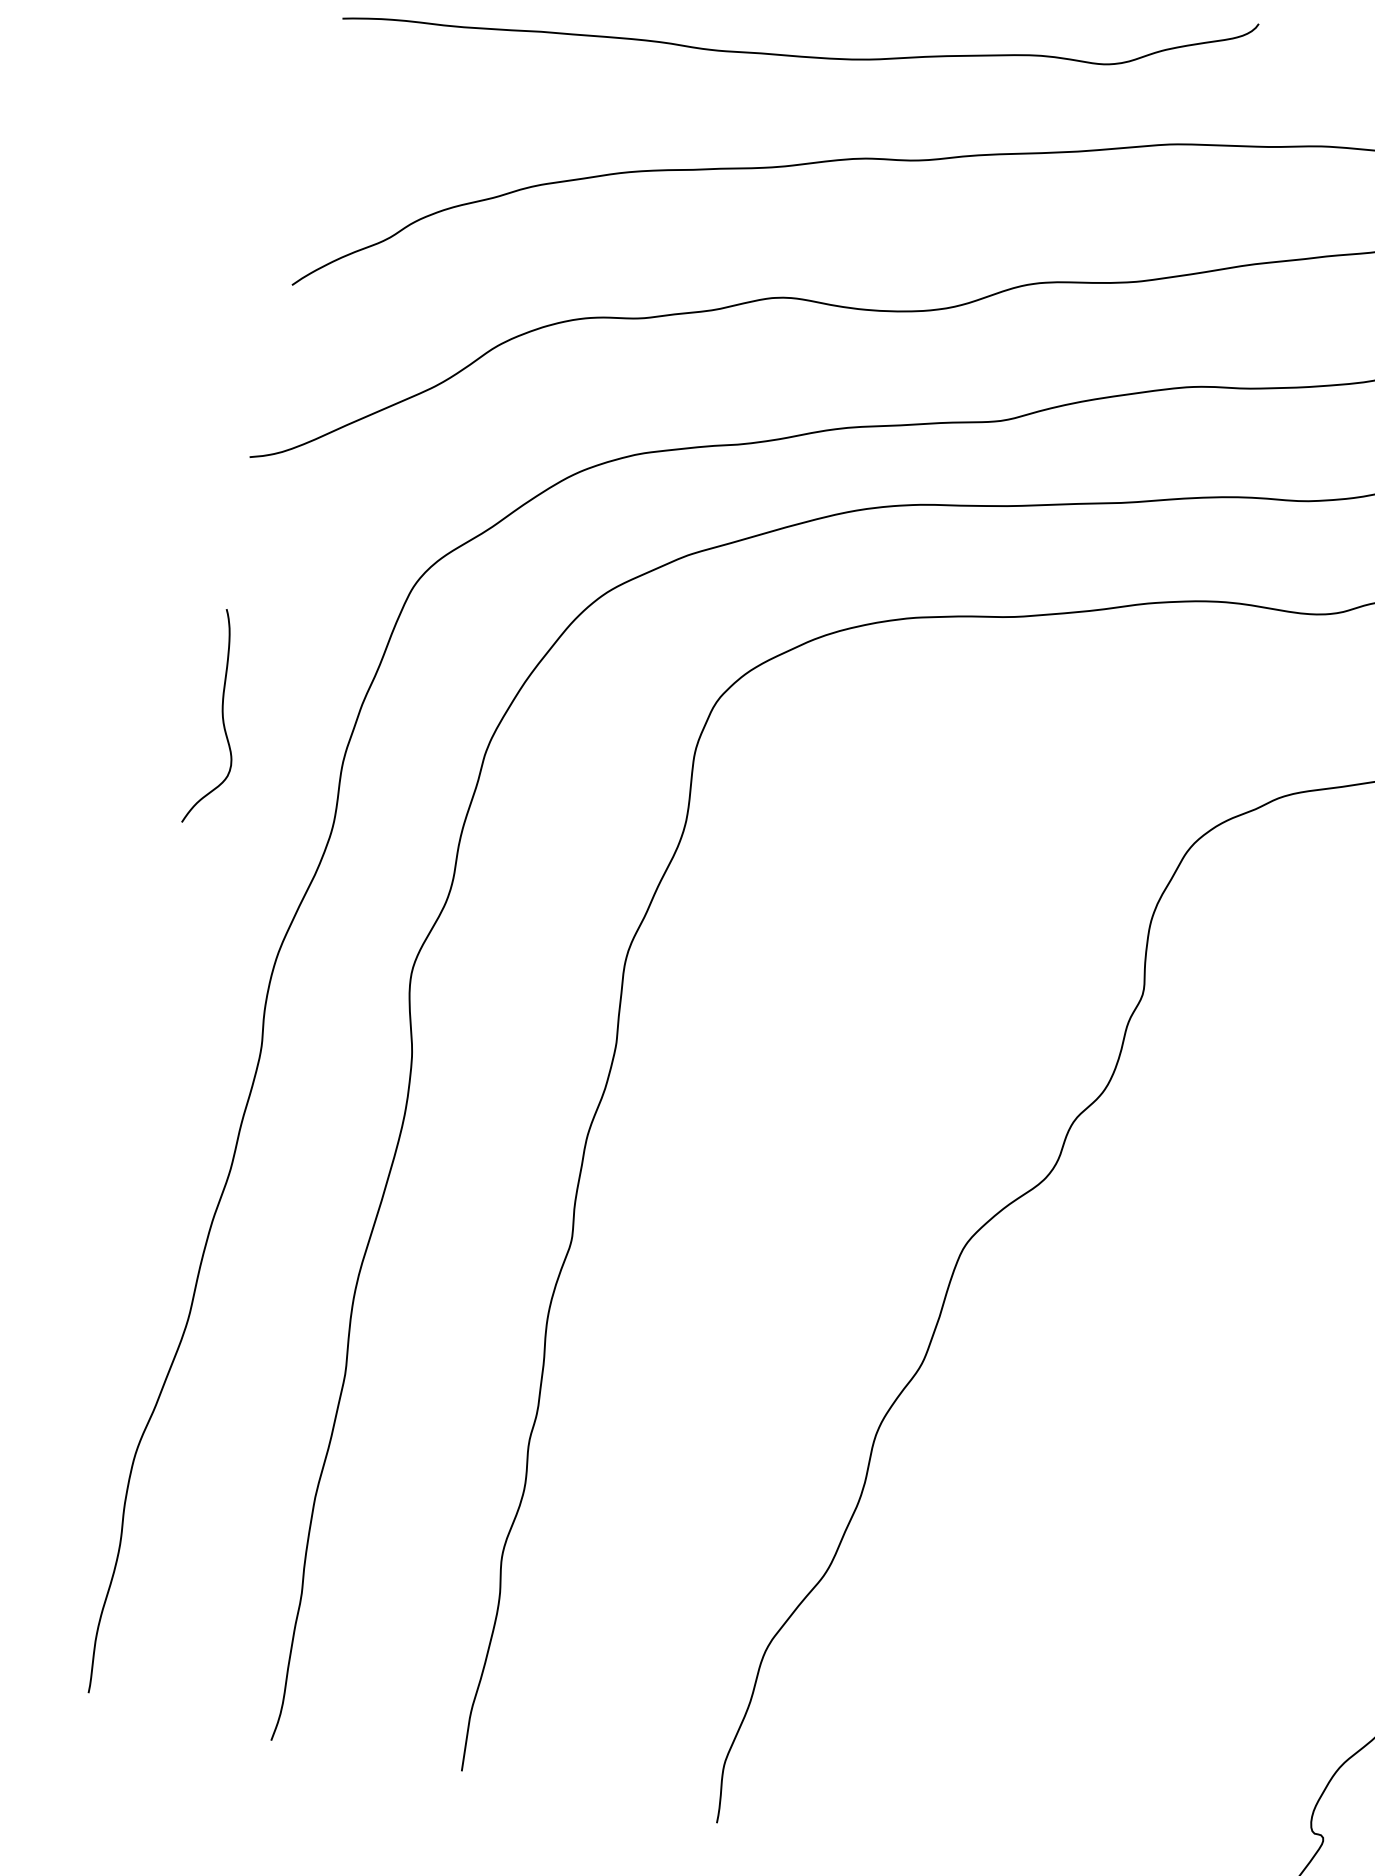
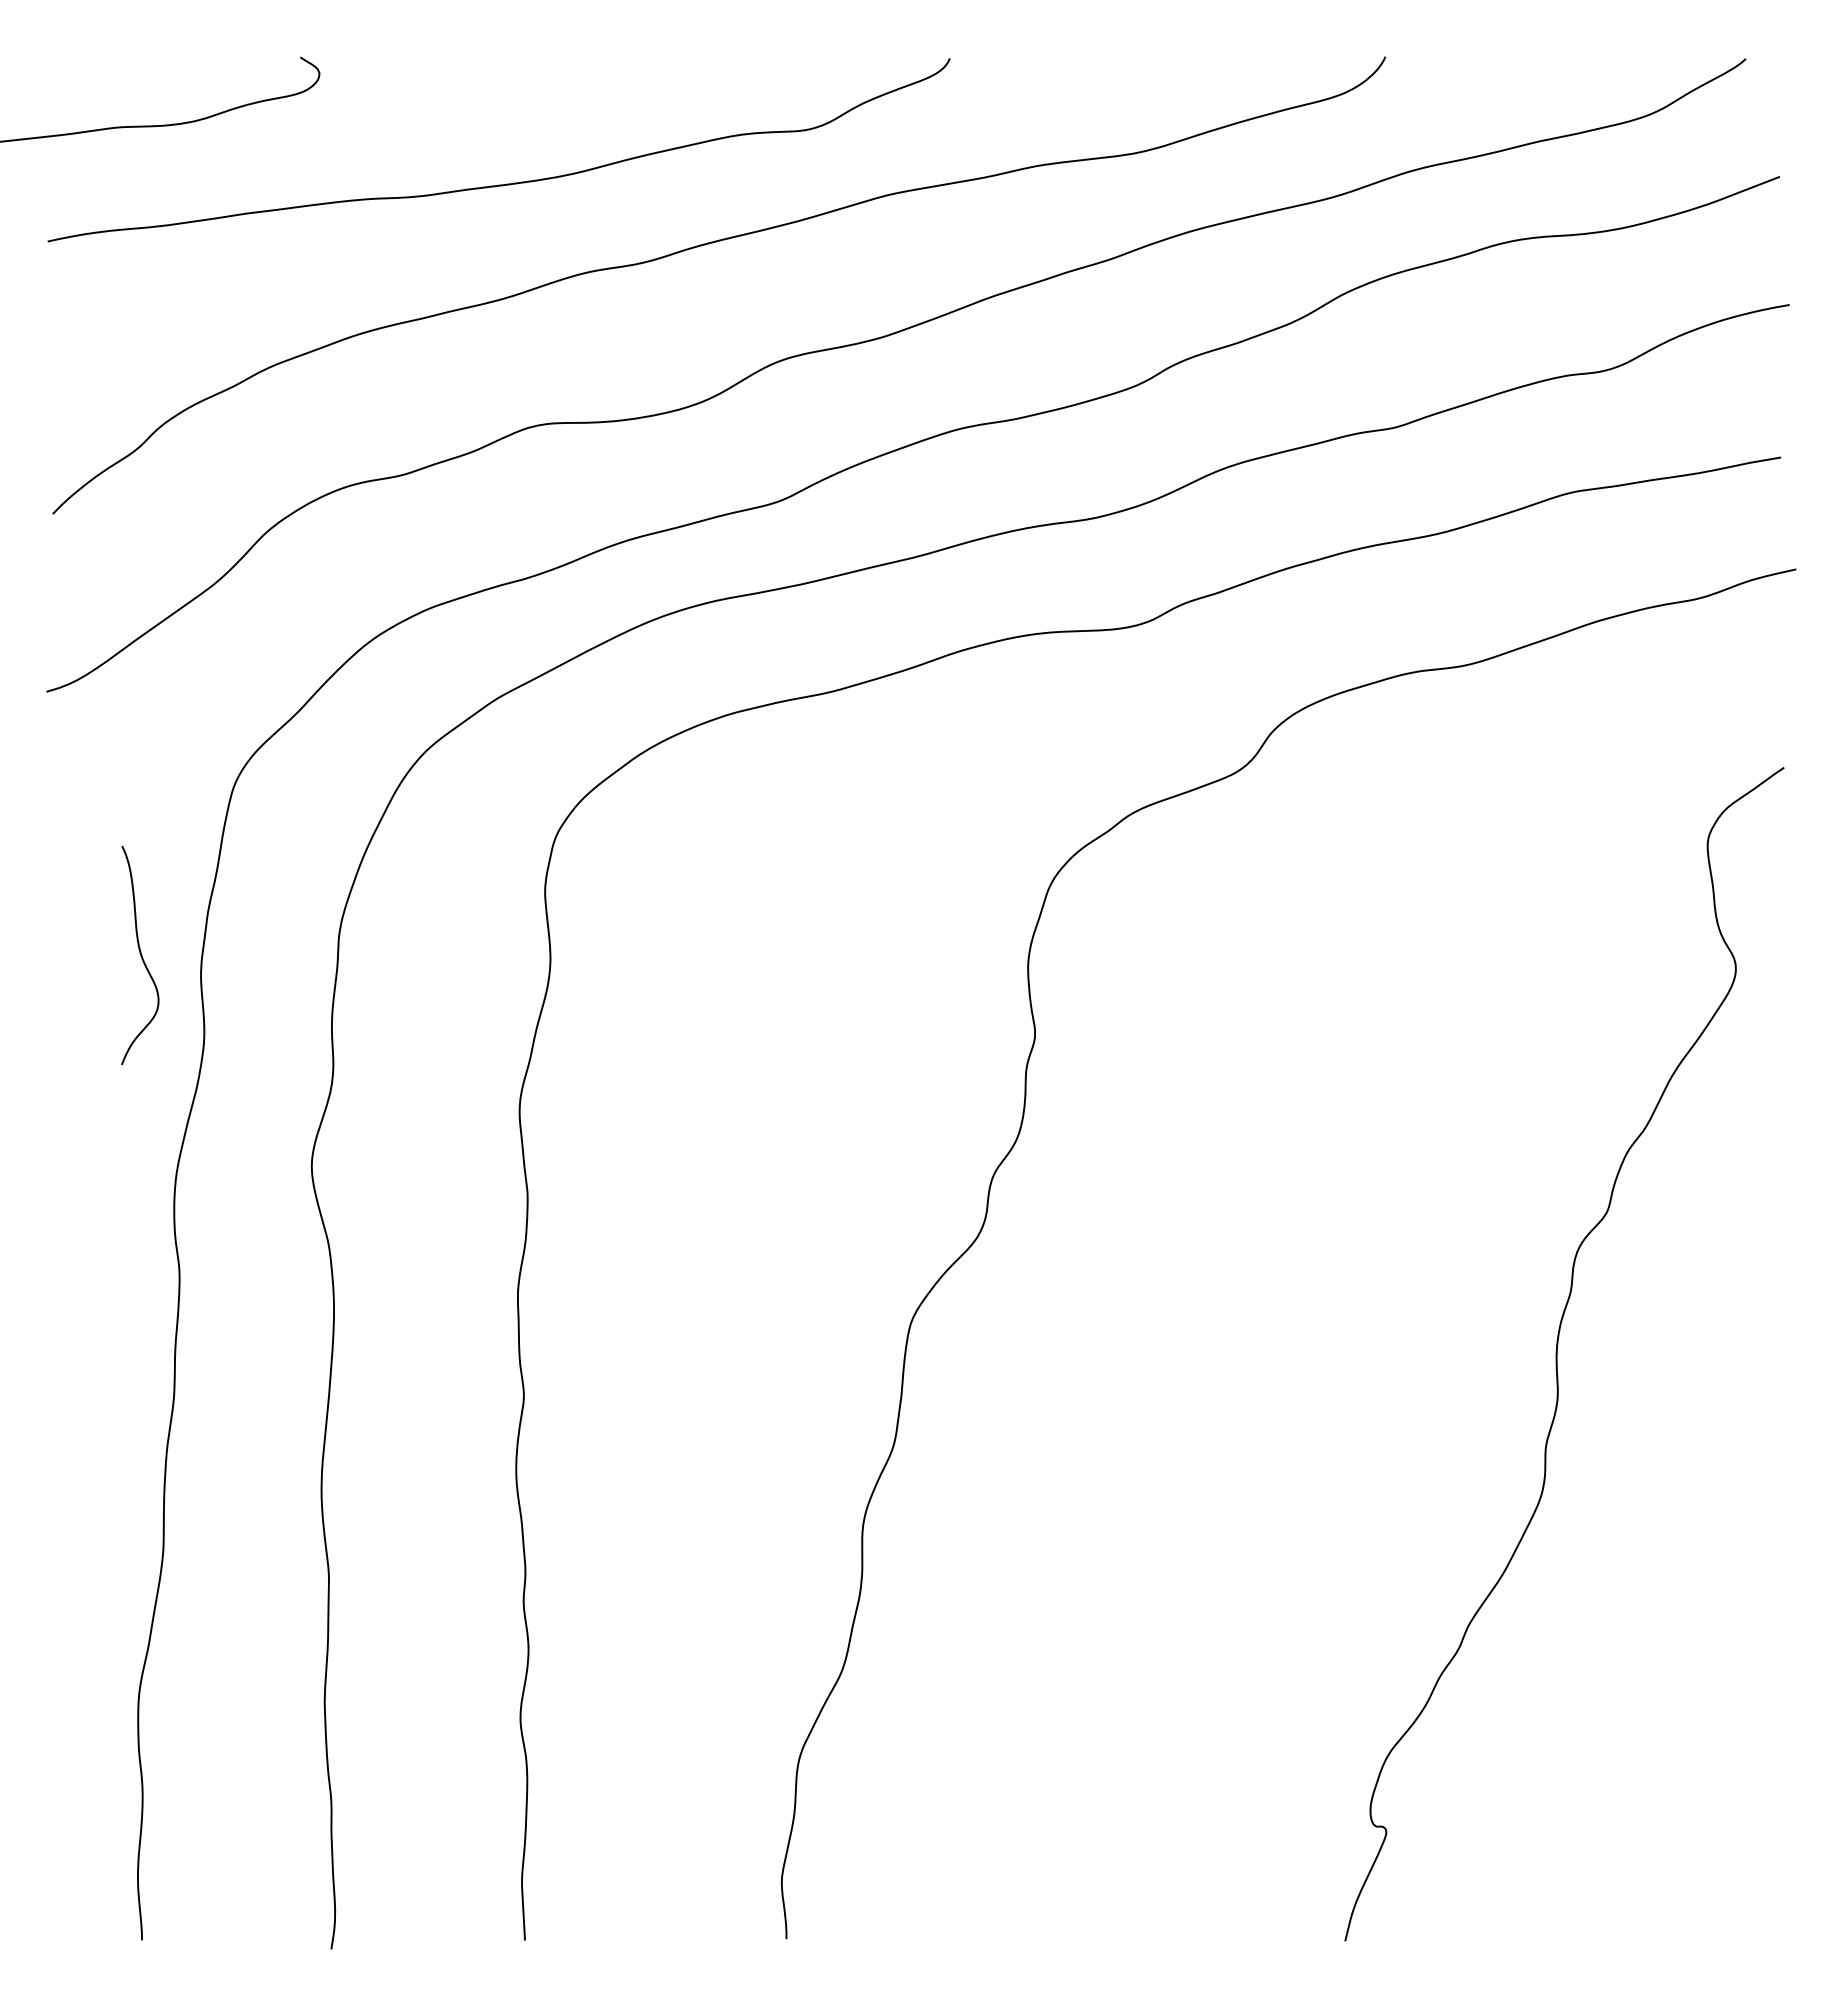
curve: (222, 719) -> (140, 955), moved

